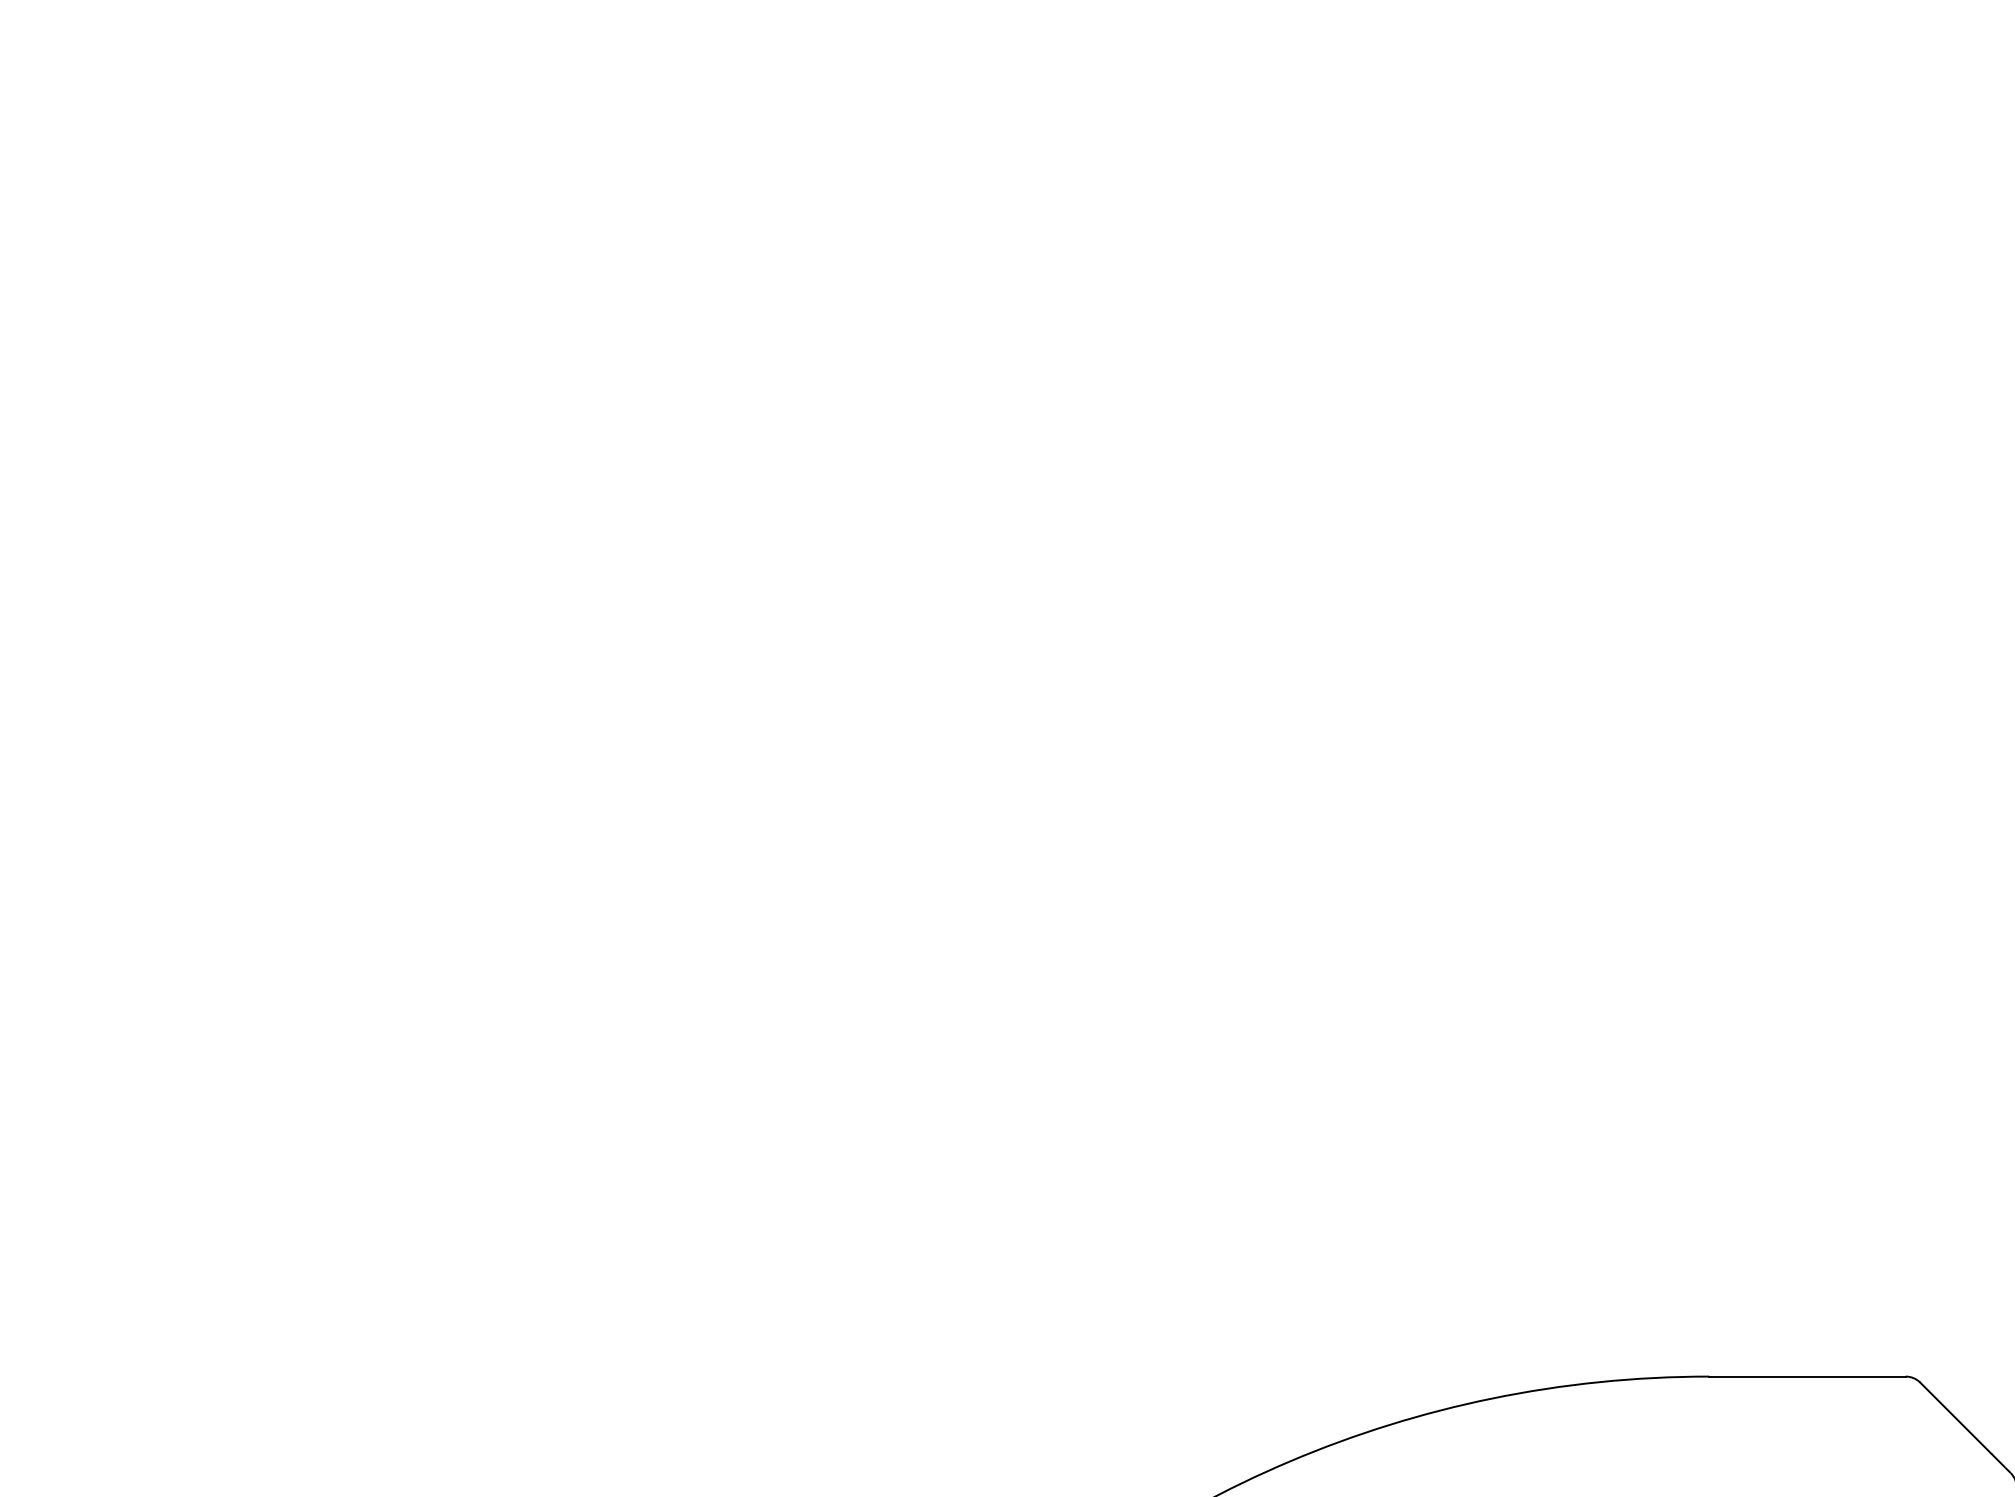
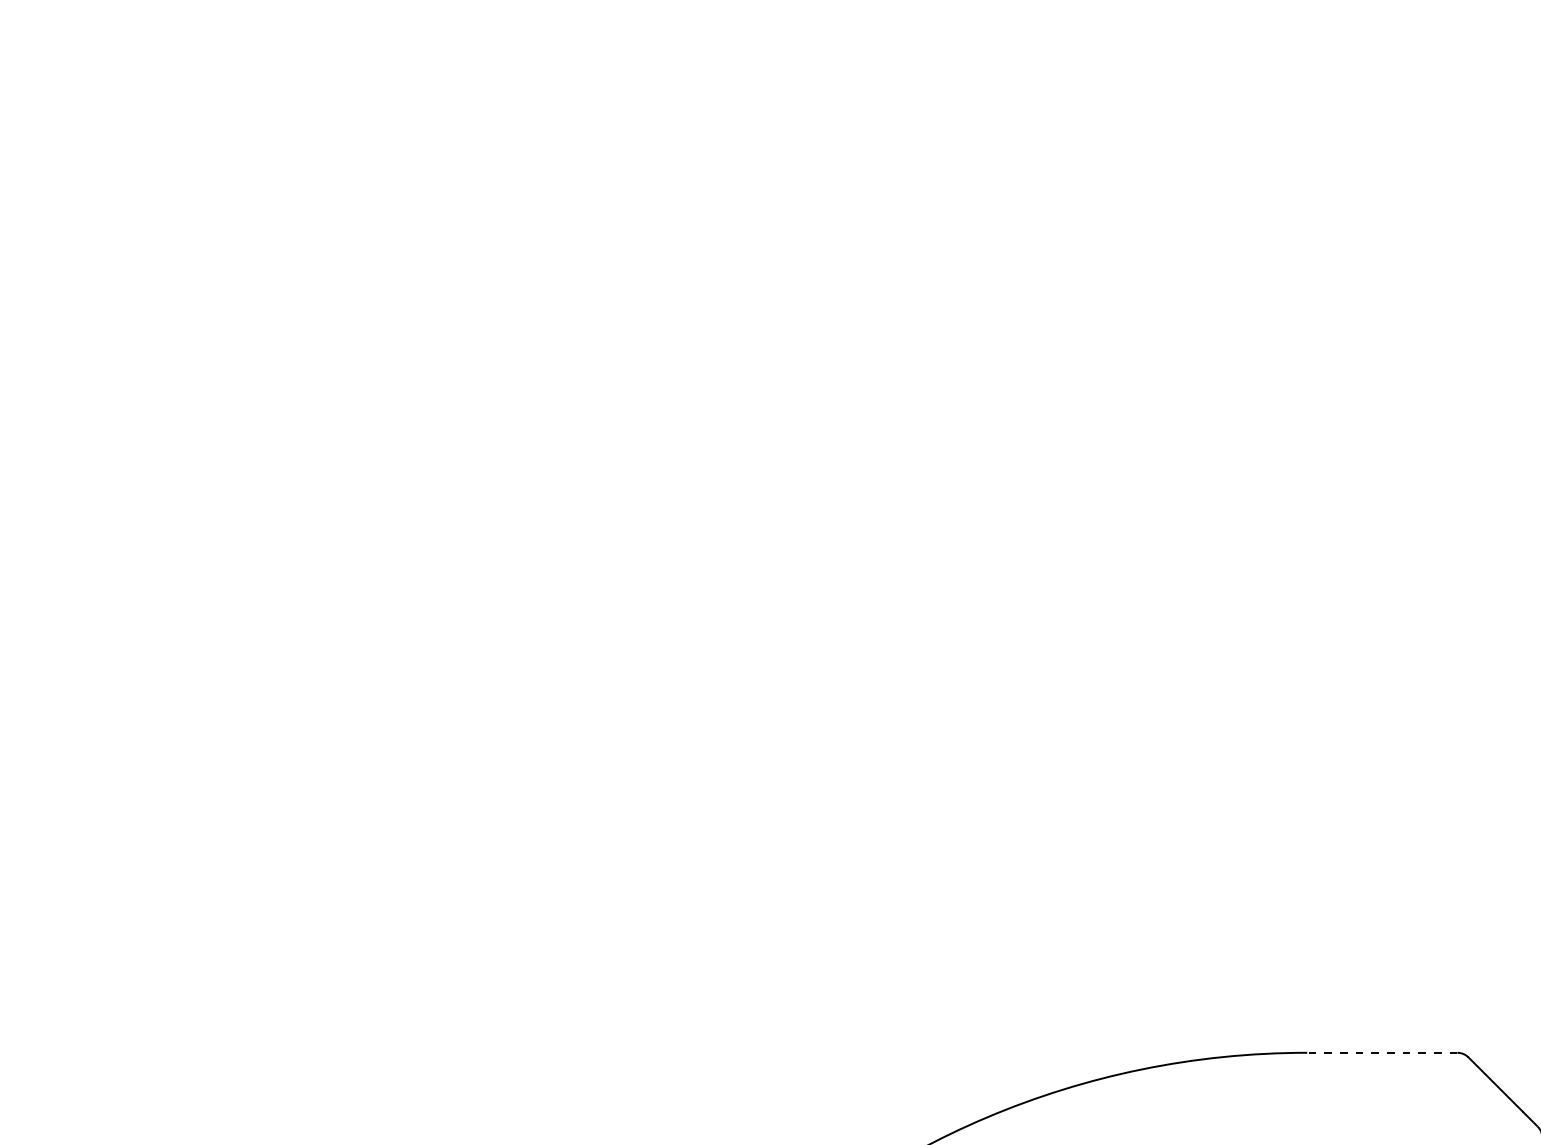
line: (1807, 1376) -> (1382, 1052), solid -> dashed

